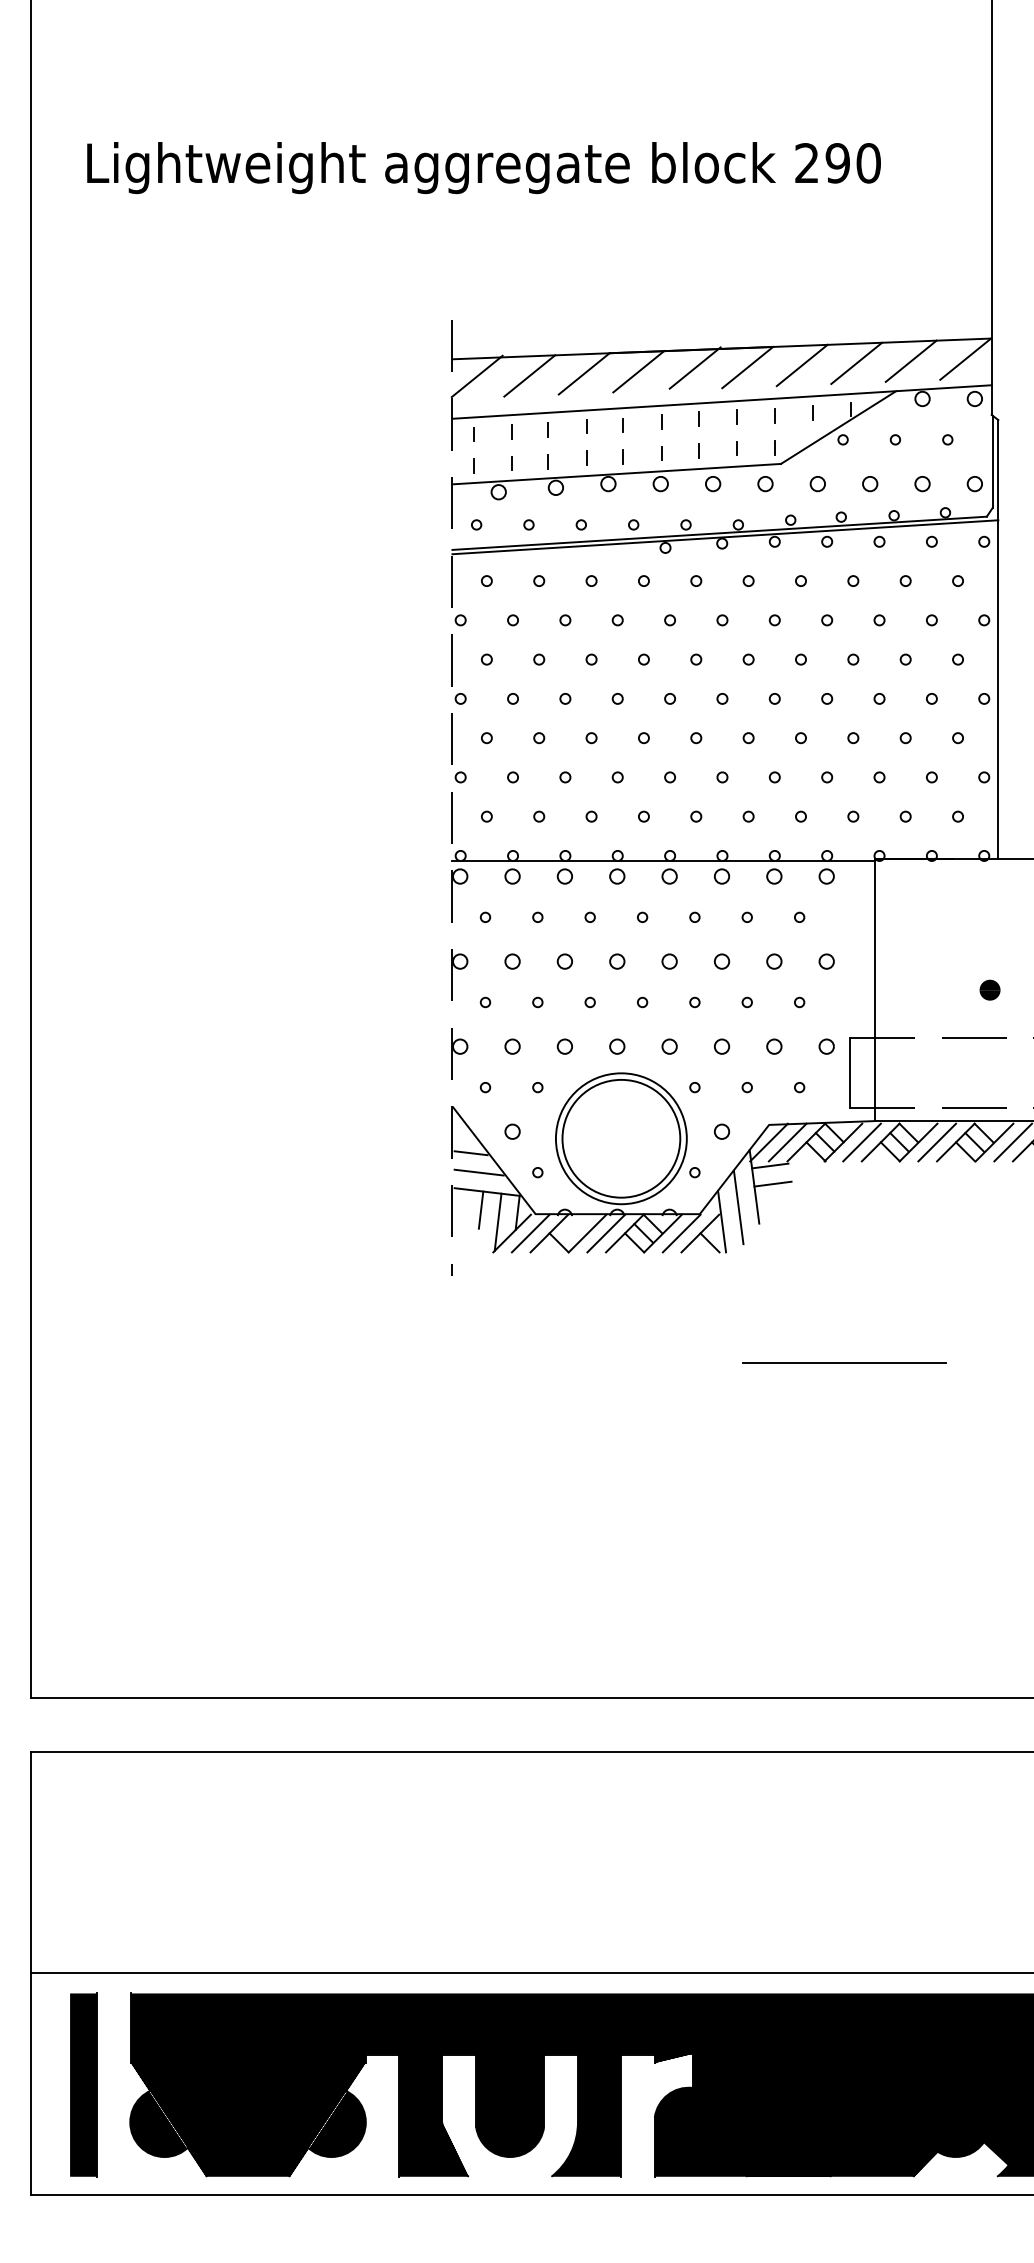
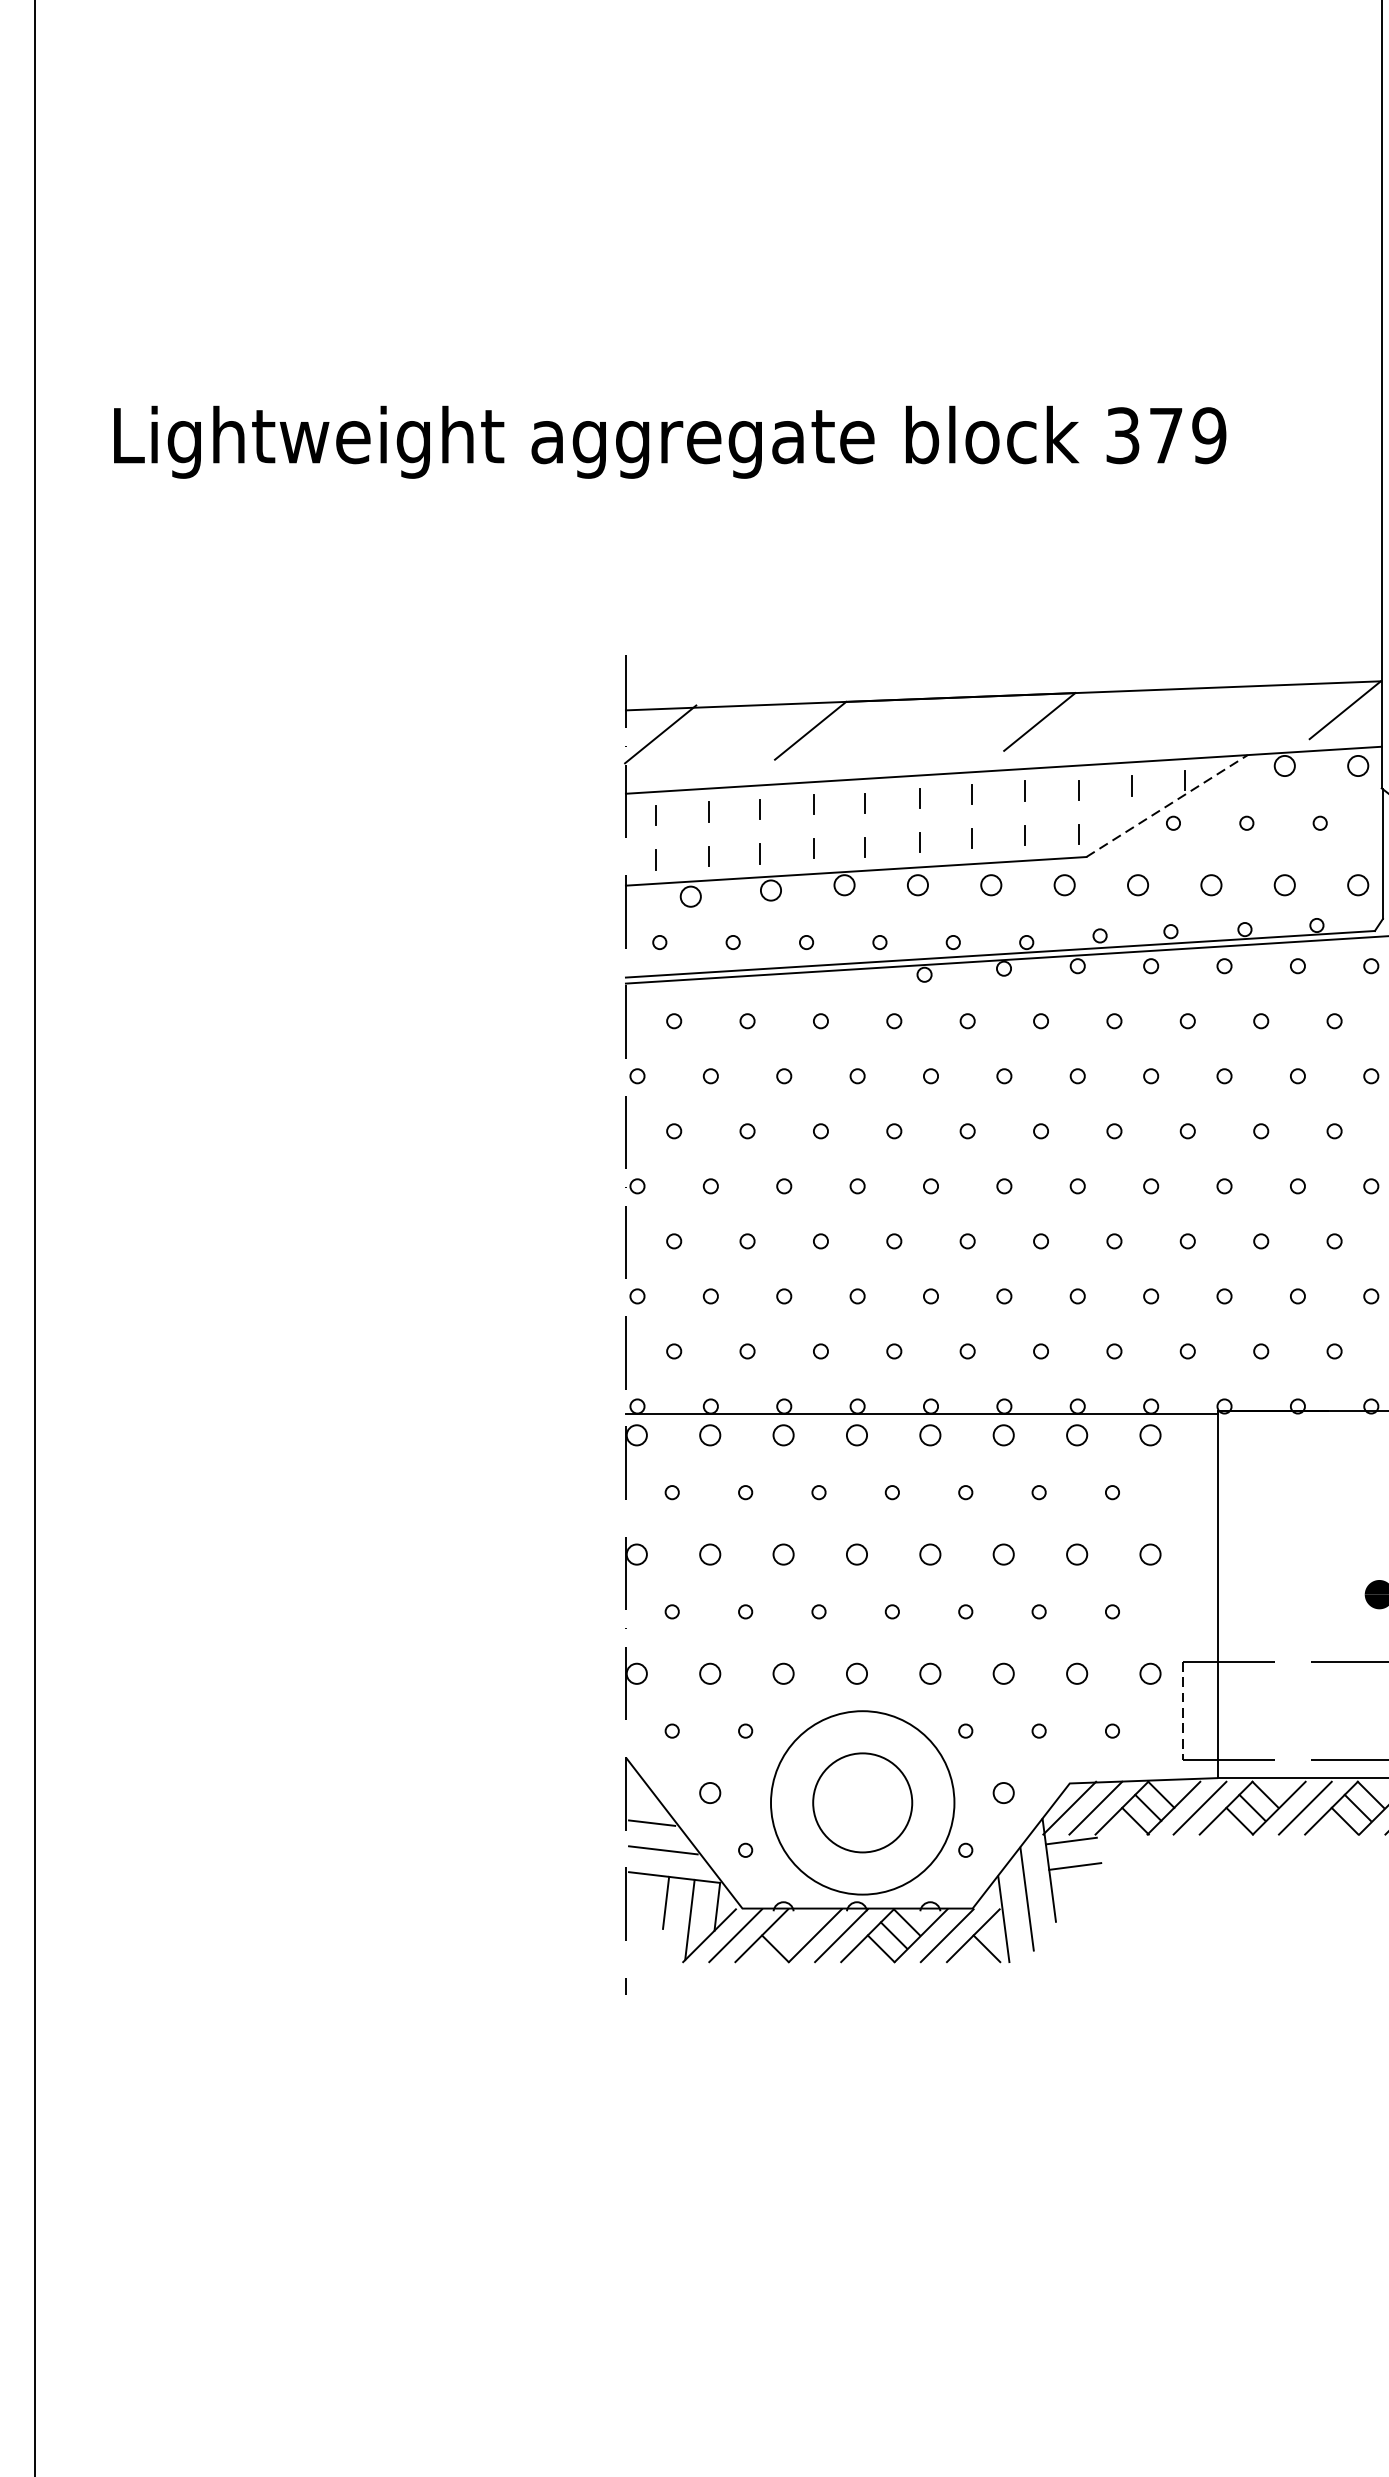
text: (837, 163) -> (1165, 435), 290 -> 379
line: (910, 360) -> (1267, 712), removed
line: (856, 363) -> (1192, 716), removed
line: (801, 365) -> (1115, 719), removed
line: (694, 367) -> (965, 721), removed
line: (638, 371) -> (886, 727), removed
line: (529, 375) -> (733, 733), removed
line: (839, 427) -> (1168, 805), solid -> dashed
line: (849, 1073) -> (1182, 1711), solid -> dashed
circle: (621, 1138) -> (862, 1802), size x0.6
line: (844, 1363) -> (1175, 2117), removed

